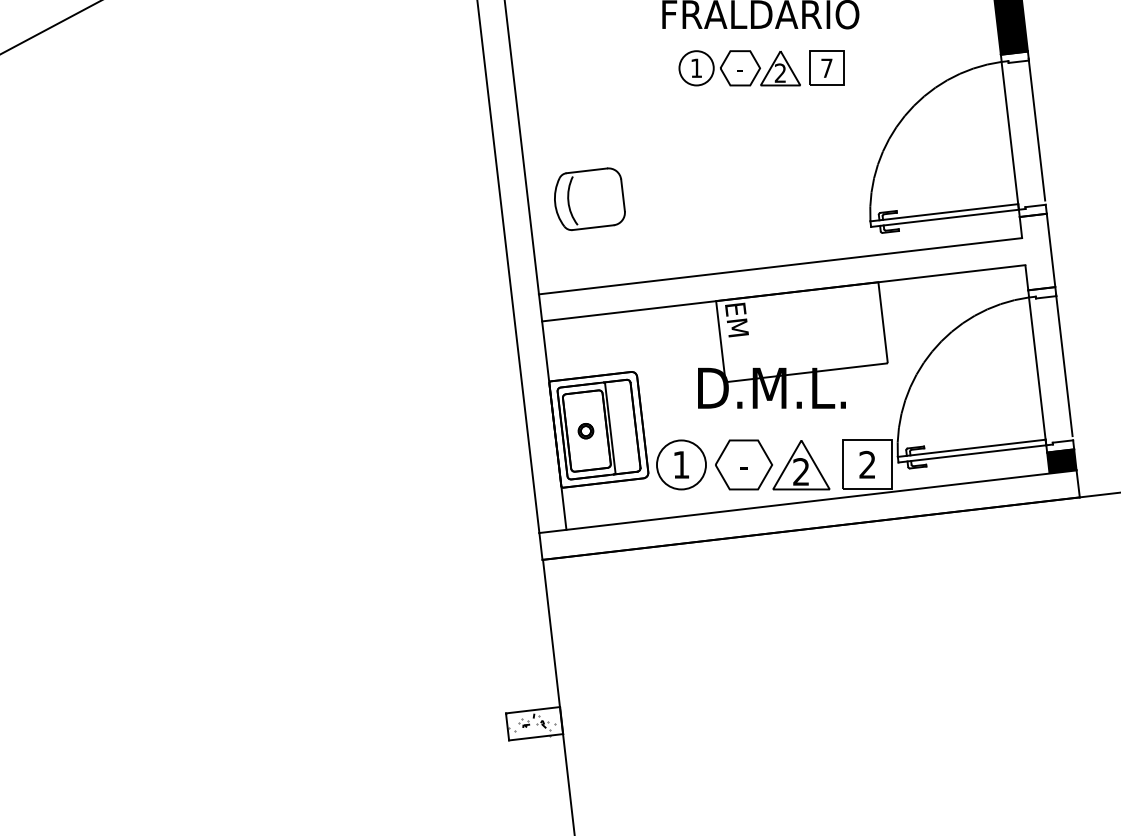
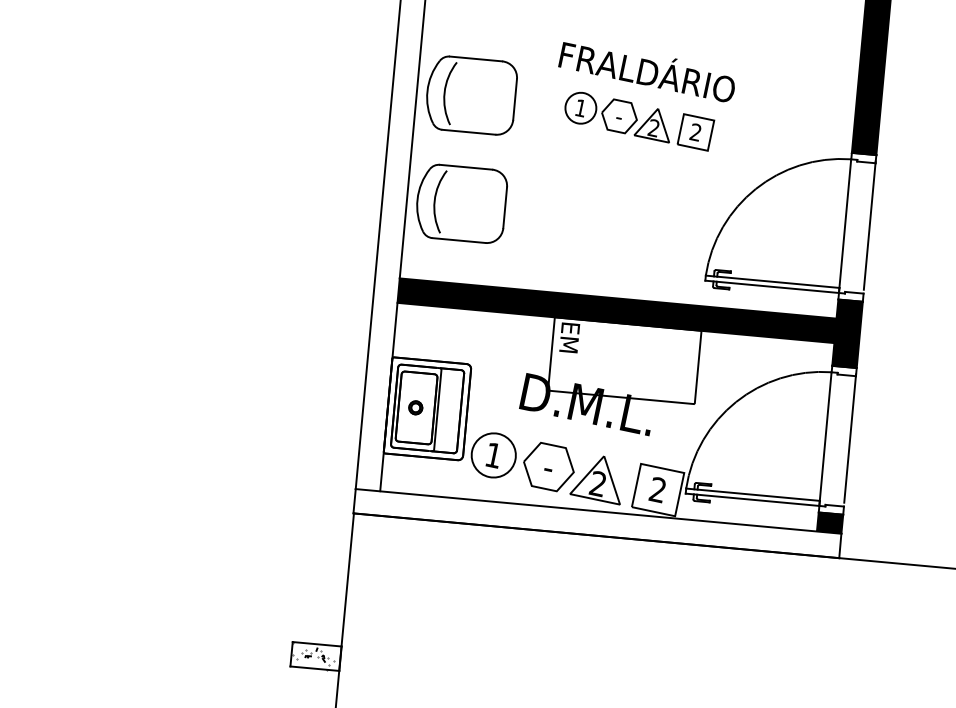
text: (826, 67) -> (695, 131), 7 -> 2
part: (575, 79) -> (471, 95), added
part: (589, 199) -> (461, 204), size x1.43
fill: (796, 267) -> (631, 302), added

